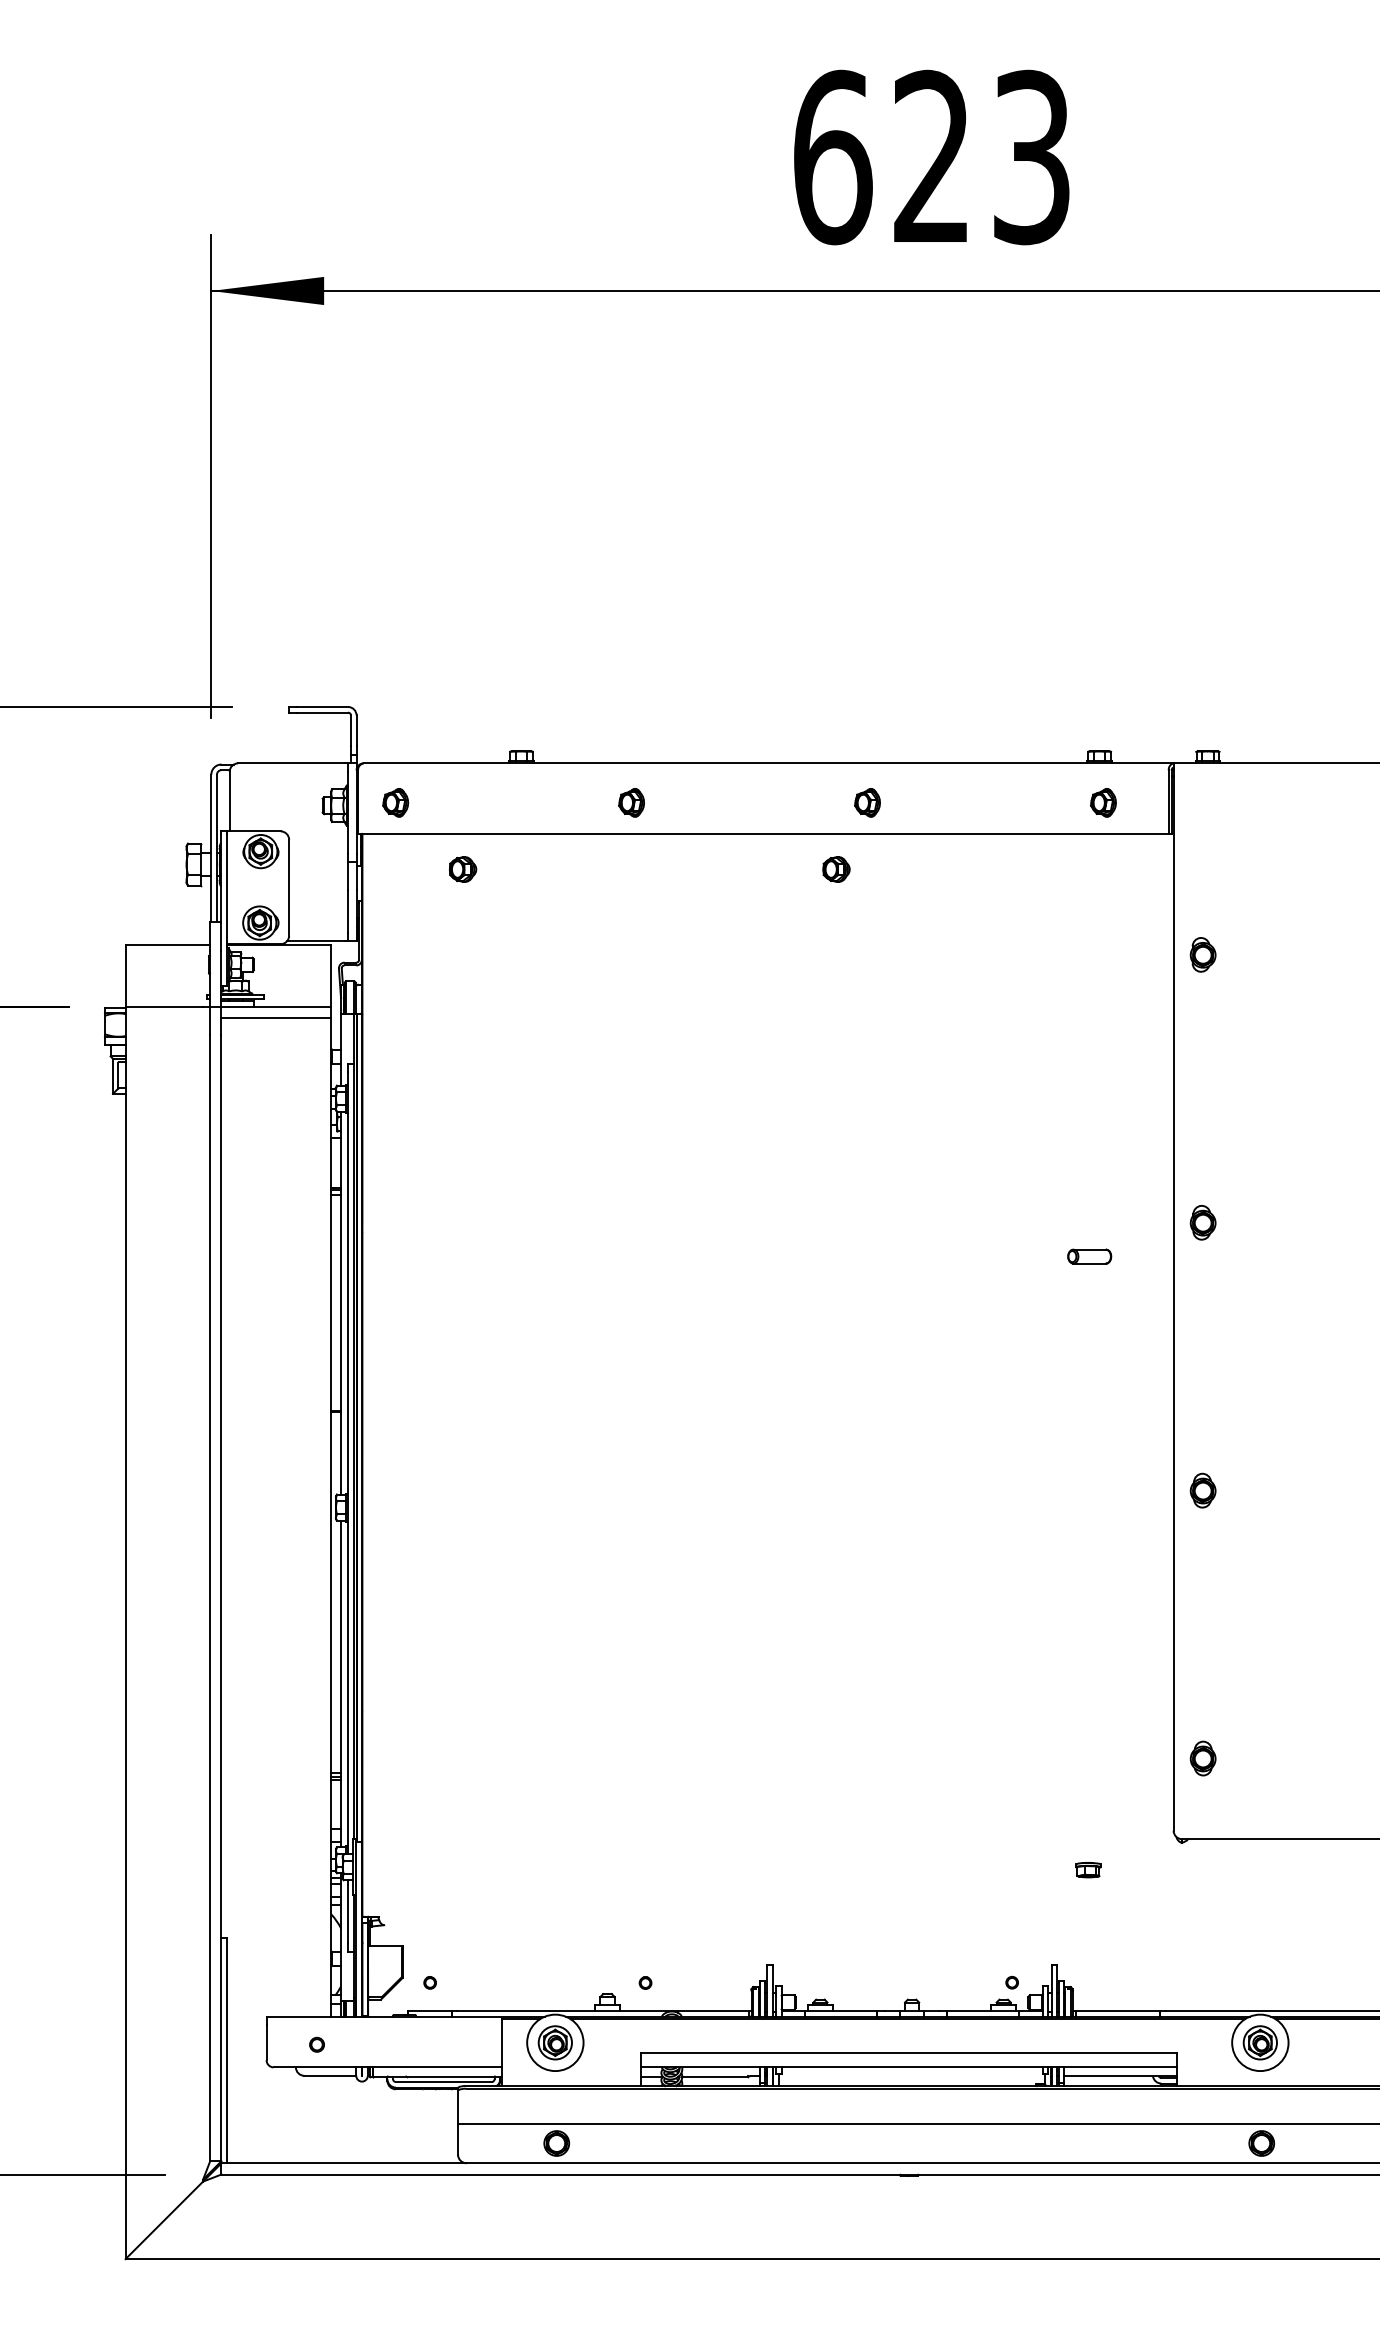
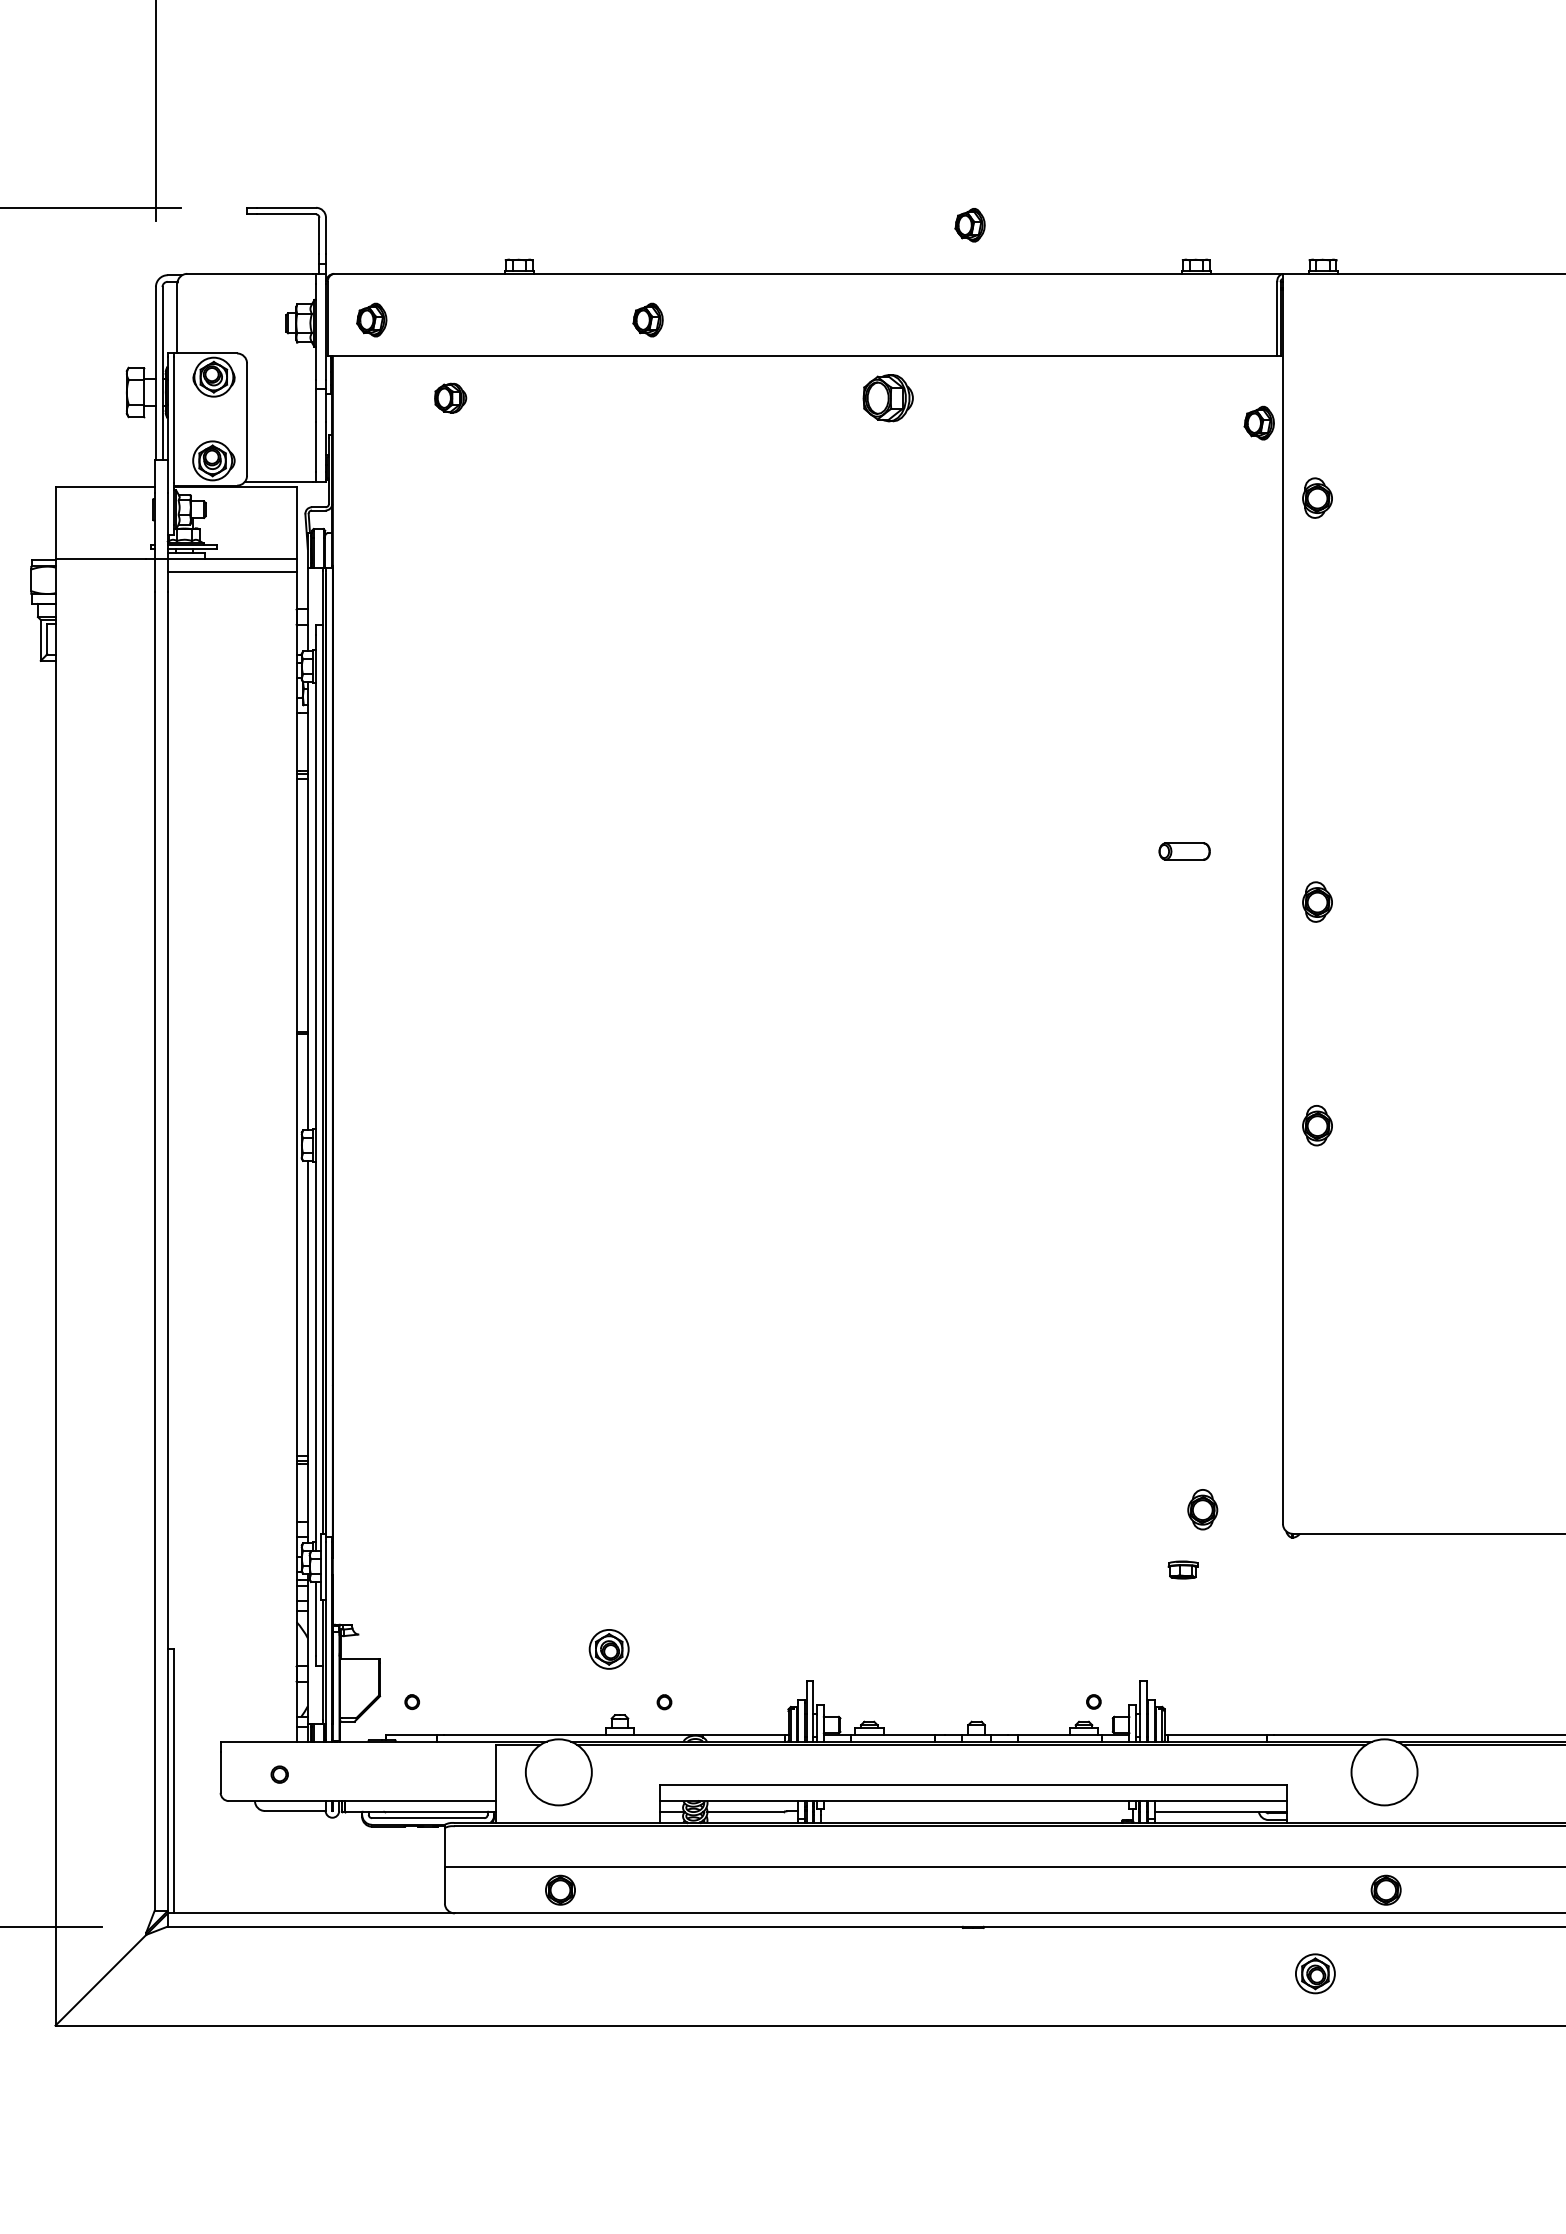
part: (867, 802) -> (970, 224), moved
part: (1103, 802) -> (1259, 422), moved
part: (836, 869) -> (888, 398), size x1.6
part: (1202, 1222) -> (1316, 901), moved
part: (1202, 1758) -> (1201, 1509), moved
part: (554, 2042) -> (608, 1648), moved
part: (1259, 2042) -> (1314, 1973), moved

